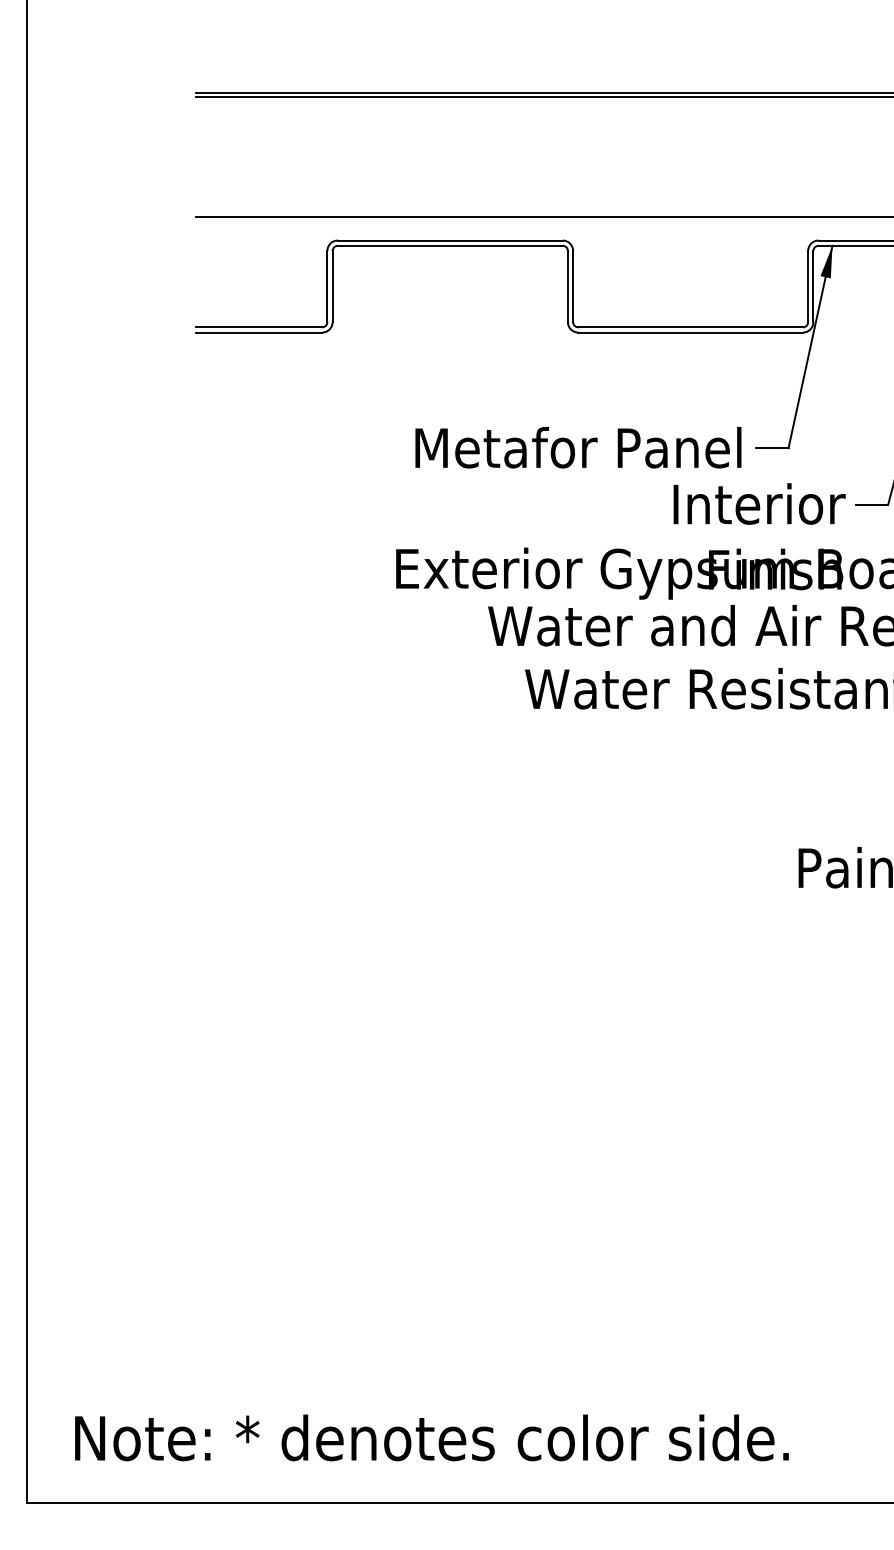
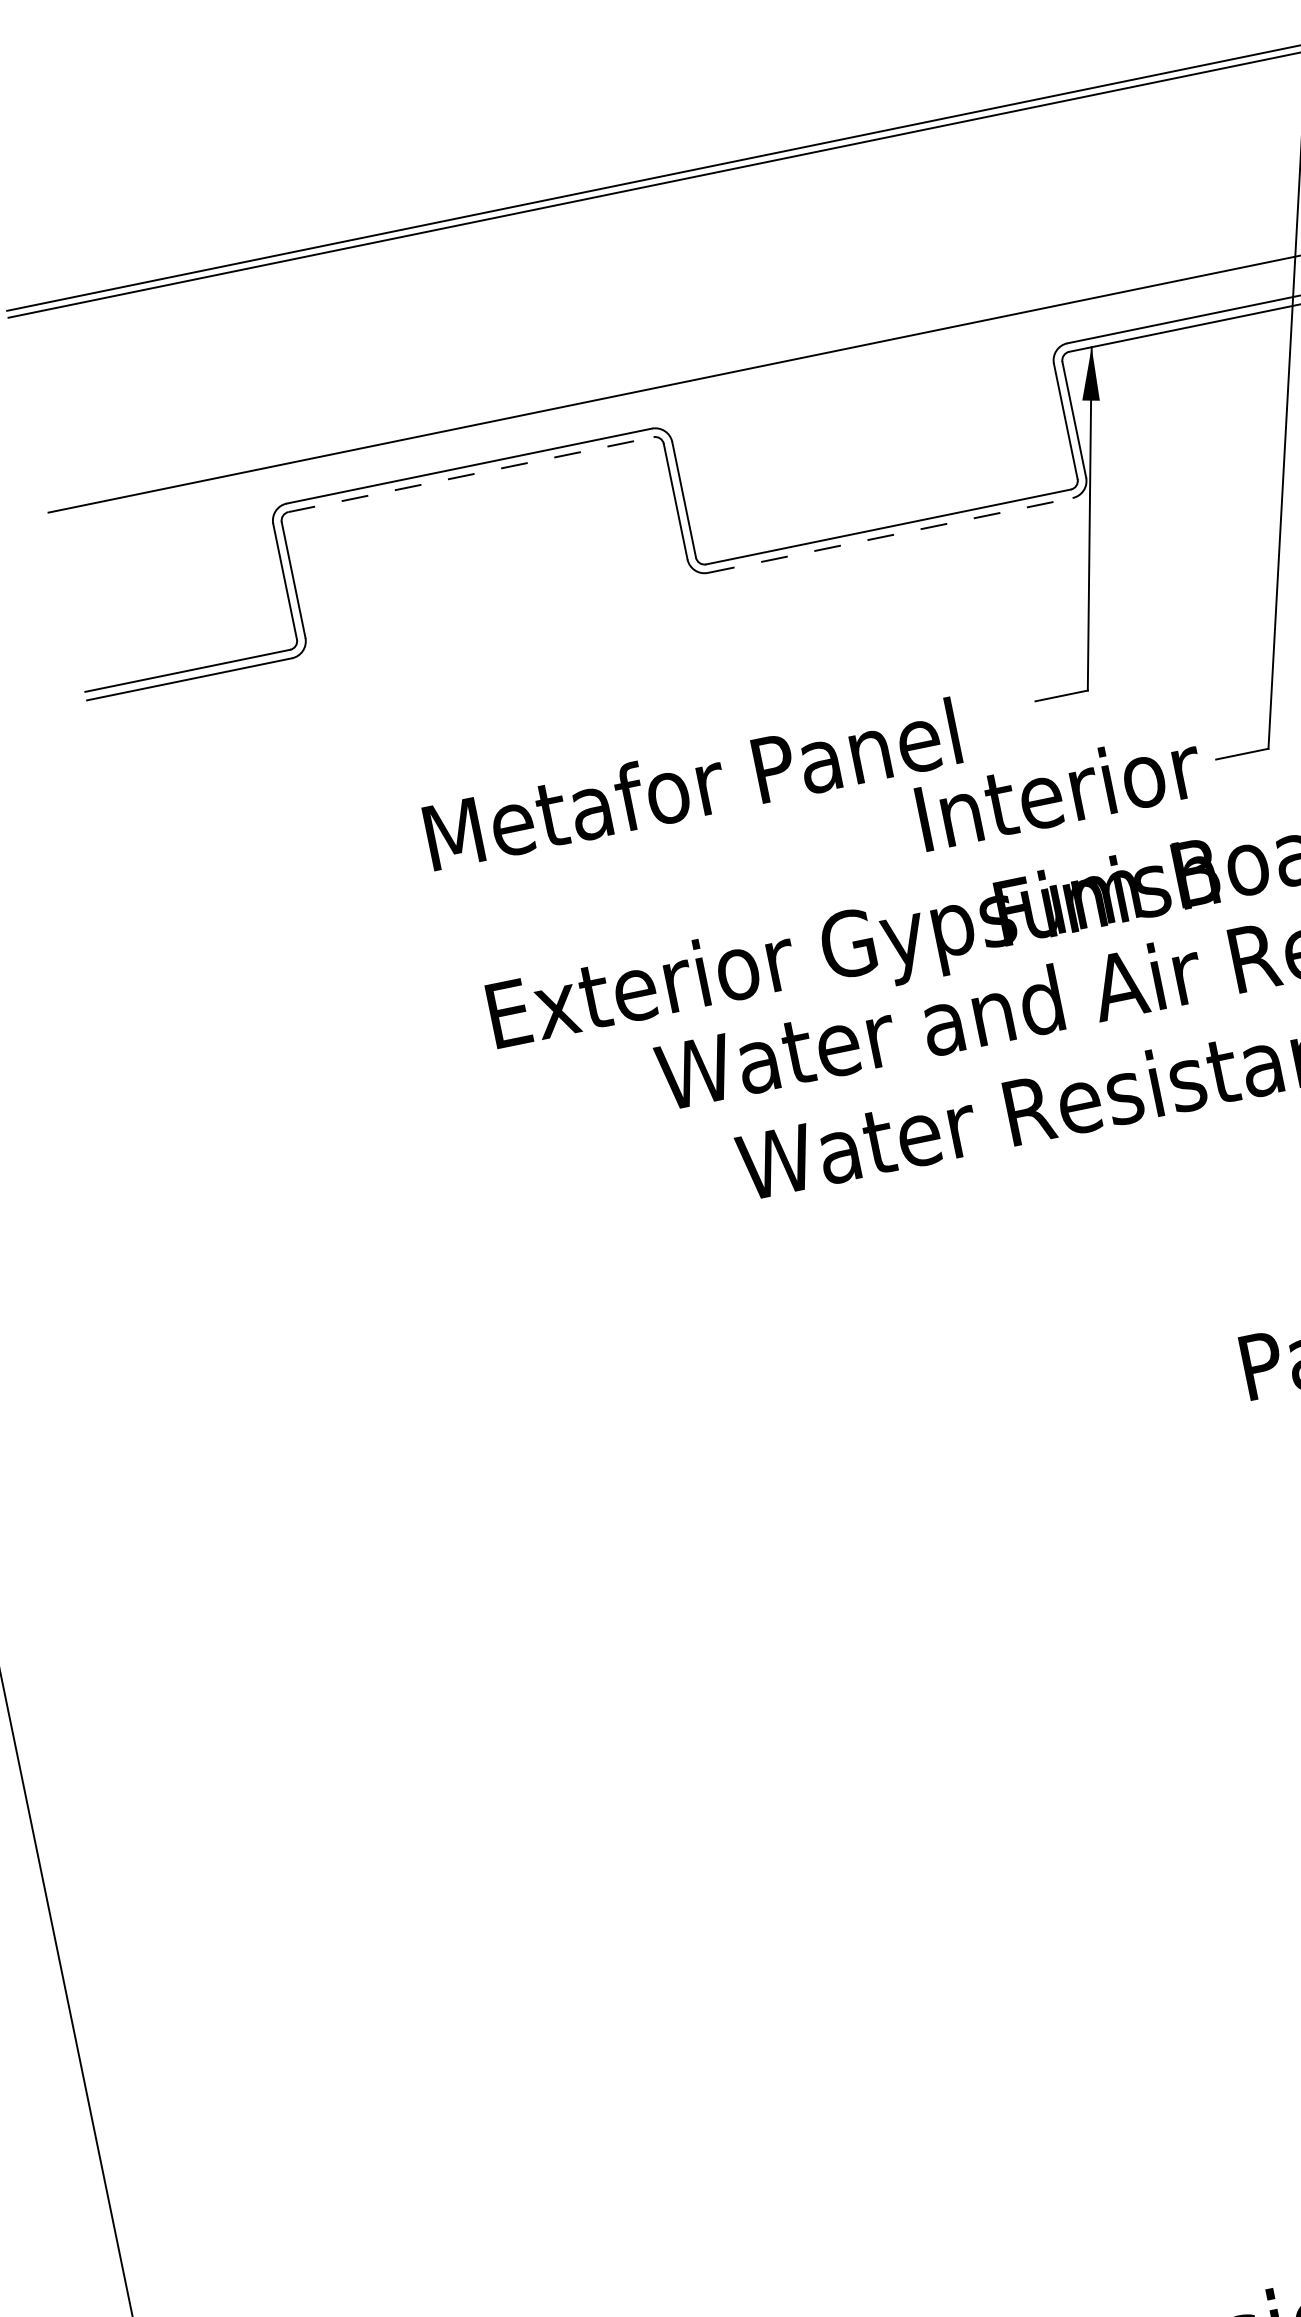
line: (450, 245) -> (471, 474), solid -> dashed
line: (691, 332) -> (891, 535), solid -> dashed
text: (578, 447) -> (692, 784), moved

